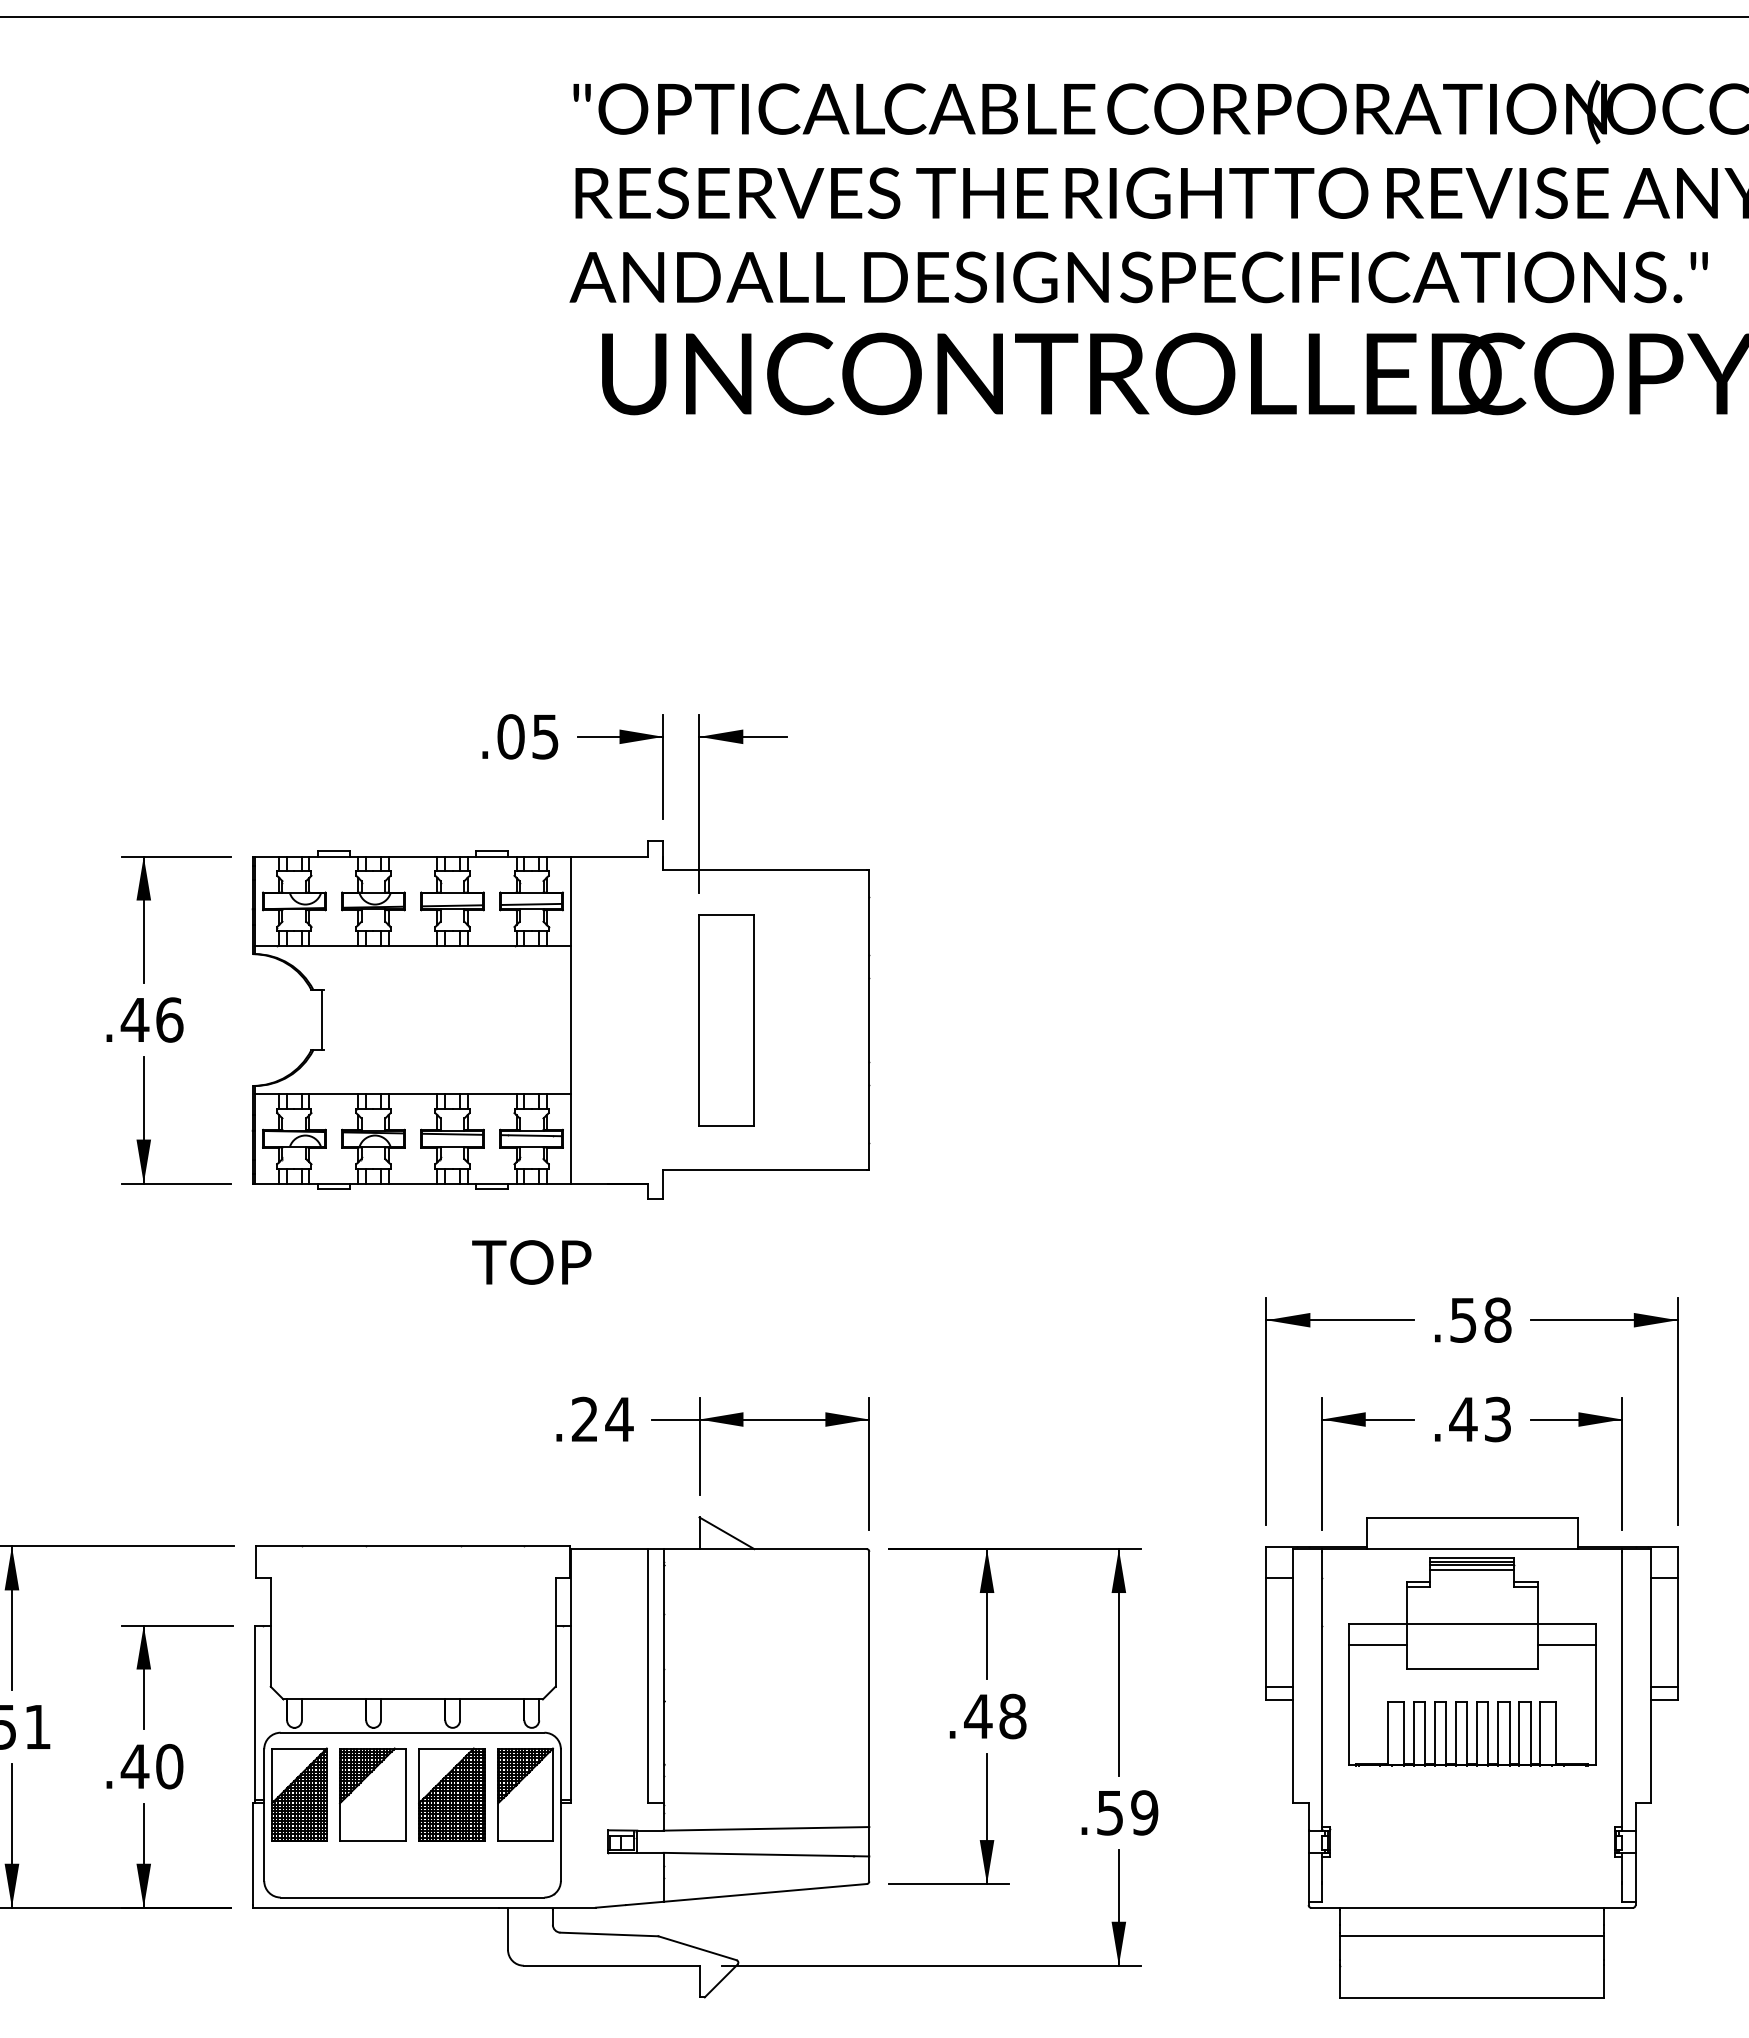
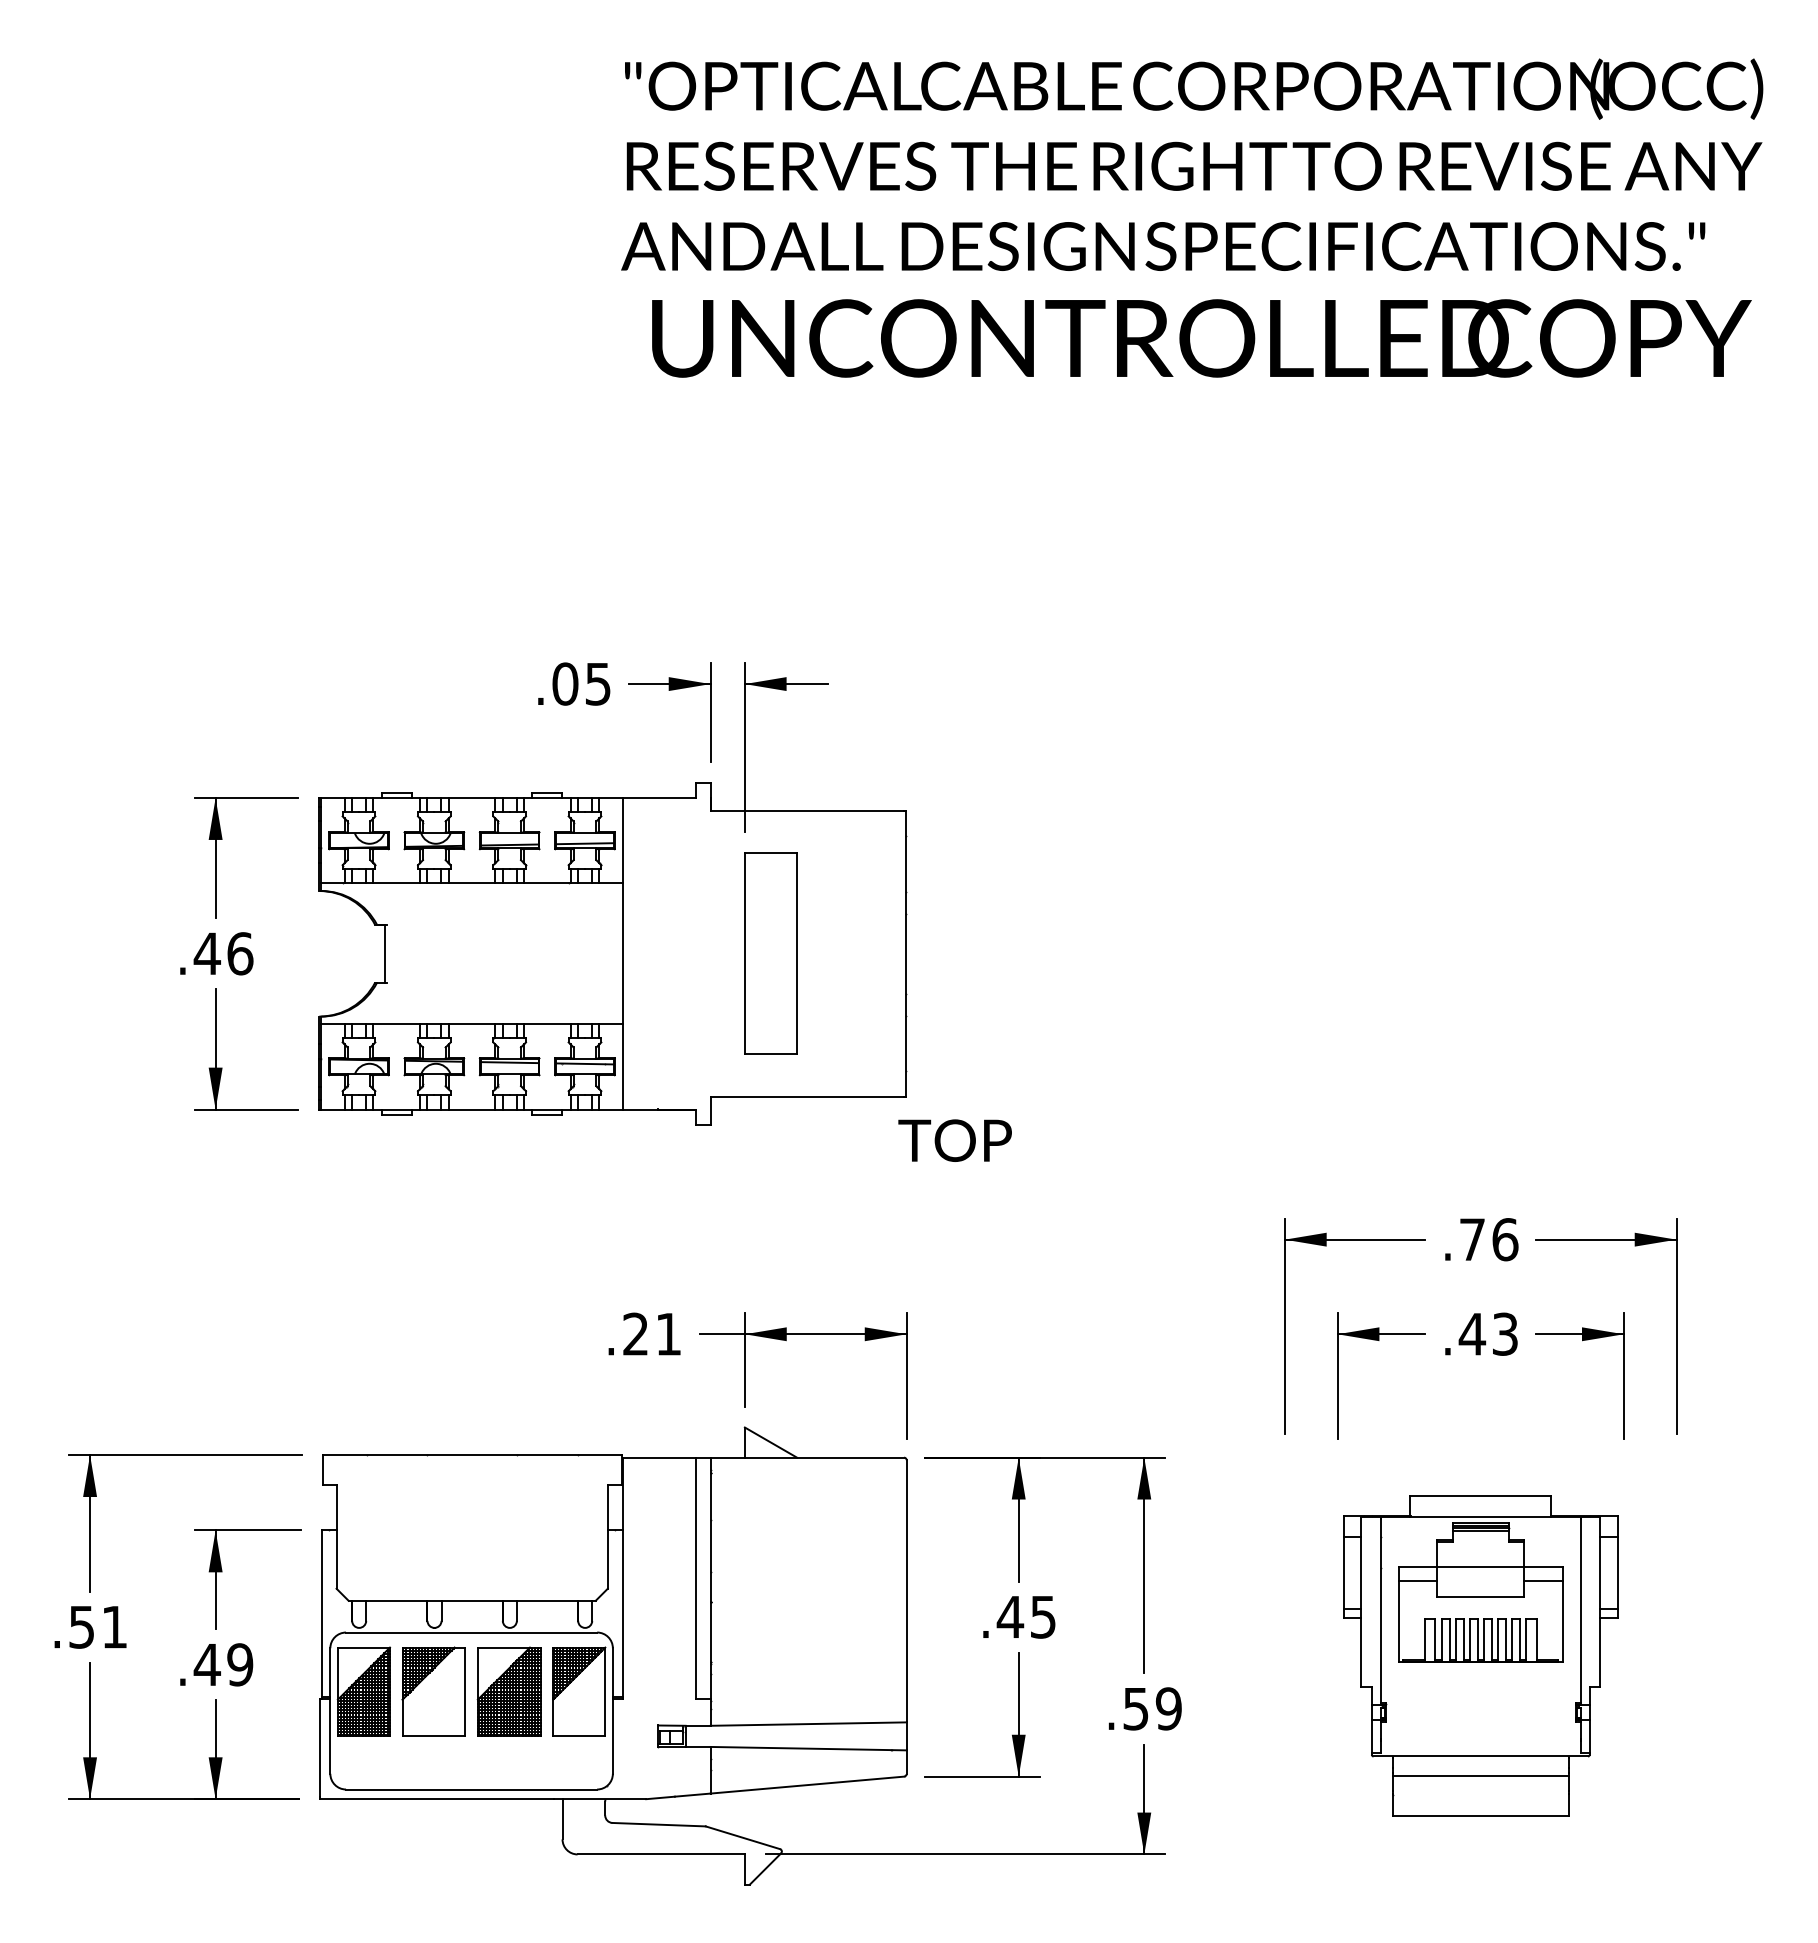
text: (531, 1262) -> (954, 1140), moved
text: (1481, 1320) -> (1489, 1239), .58 -> .76
text: (619, 1419) -> (668, 1334), .24 -> .21
text: (1013, 1715) -> (1043, 1616), .48 -> .45
part: (1471, 1757) -> (1480, 1656), size x0.7
text: (169, 1766) -> (240, 1664), .40 -> .49

